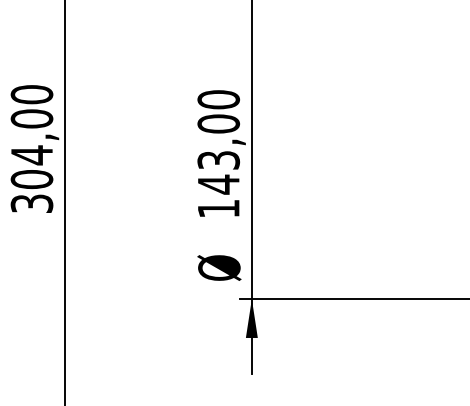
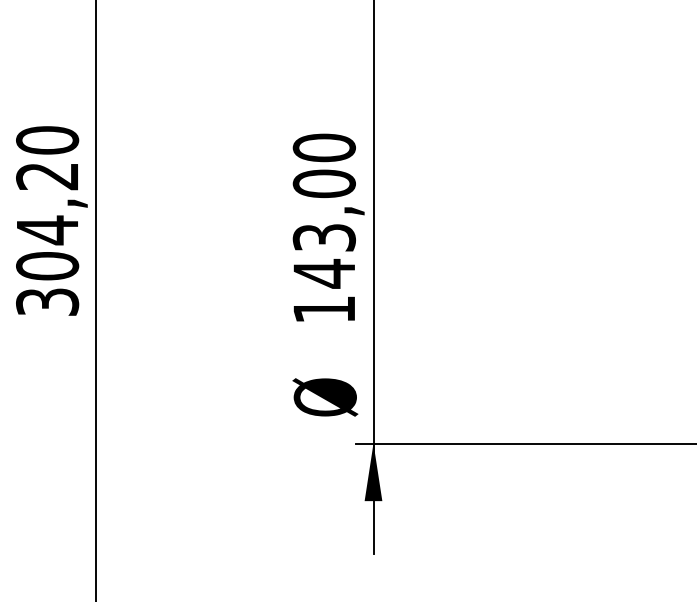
text: (31, 118) -> (46, 175), 304,00 -> 304,20

